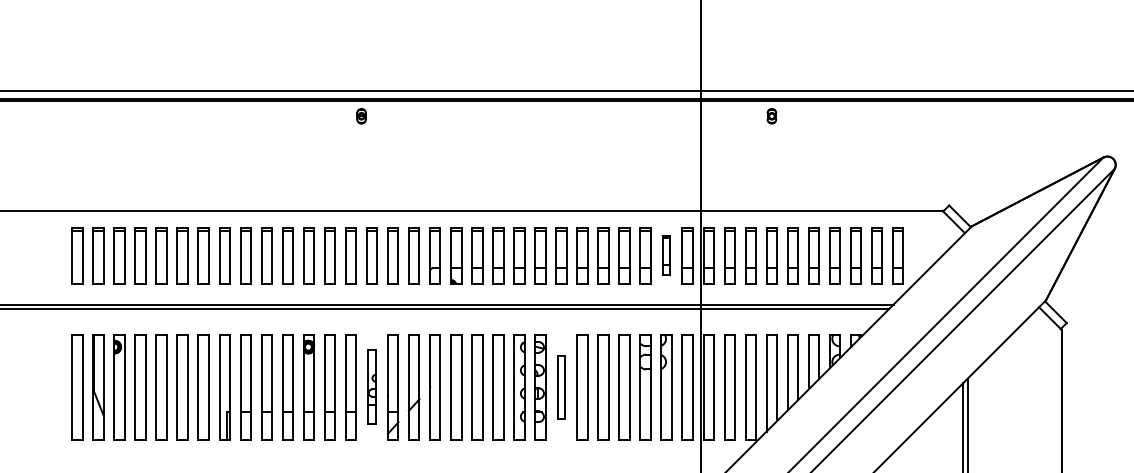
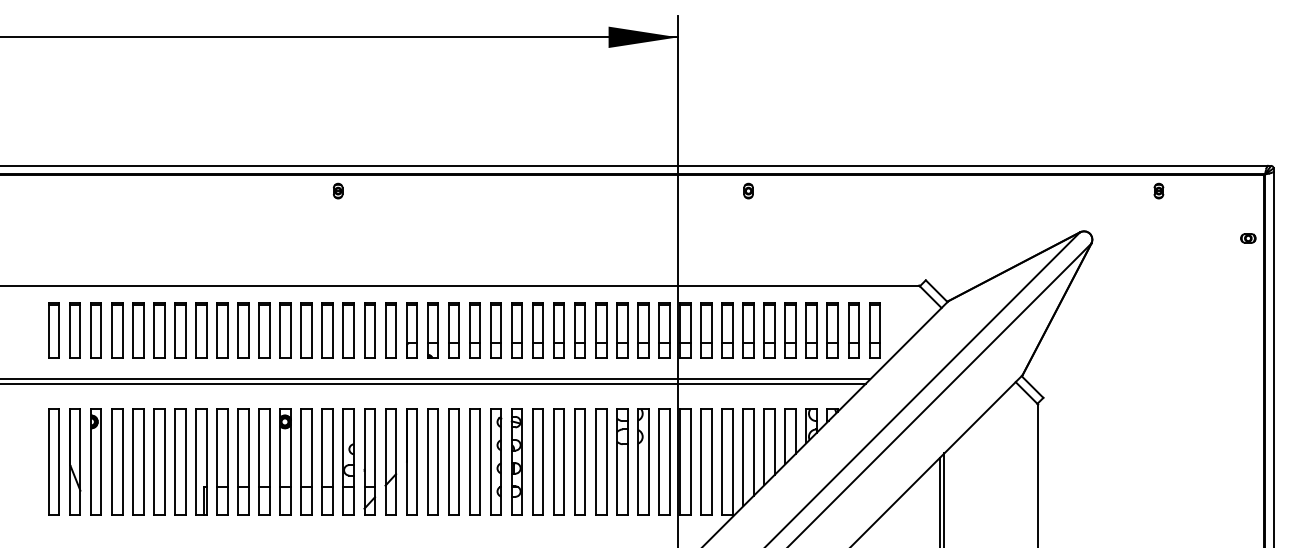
part: (666, 255) -> (643, 330), size x1.43
part: (371, 386) -> (348, 461), size x1.43
part: (560, 386) -> (537, 461), size x1.67

